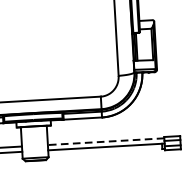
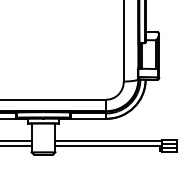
line: (105, 142) -> (108, 141), dashed -> solid

